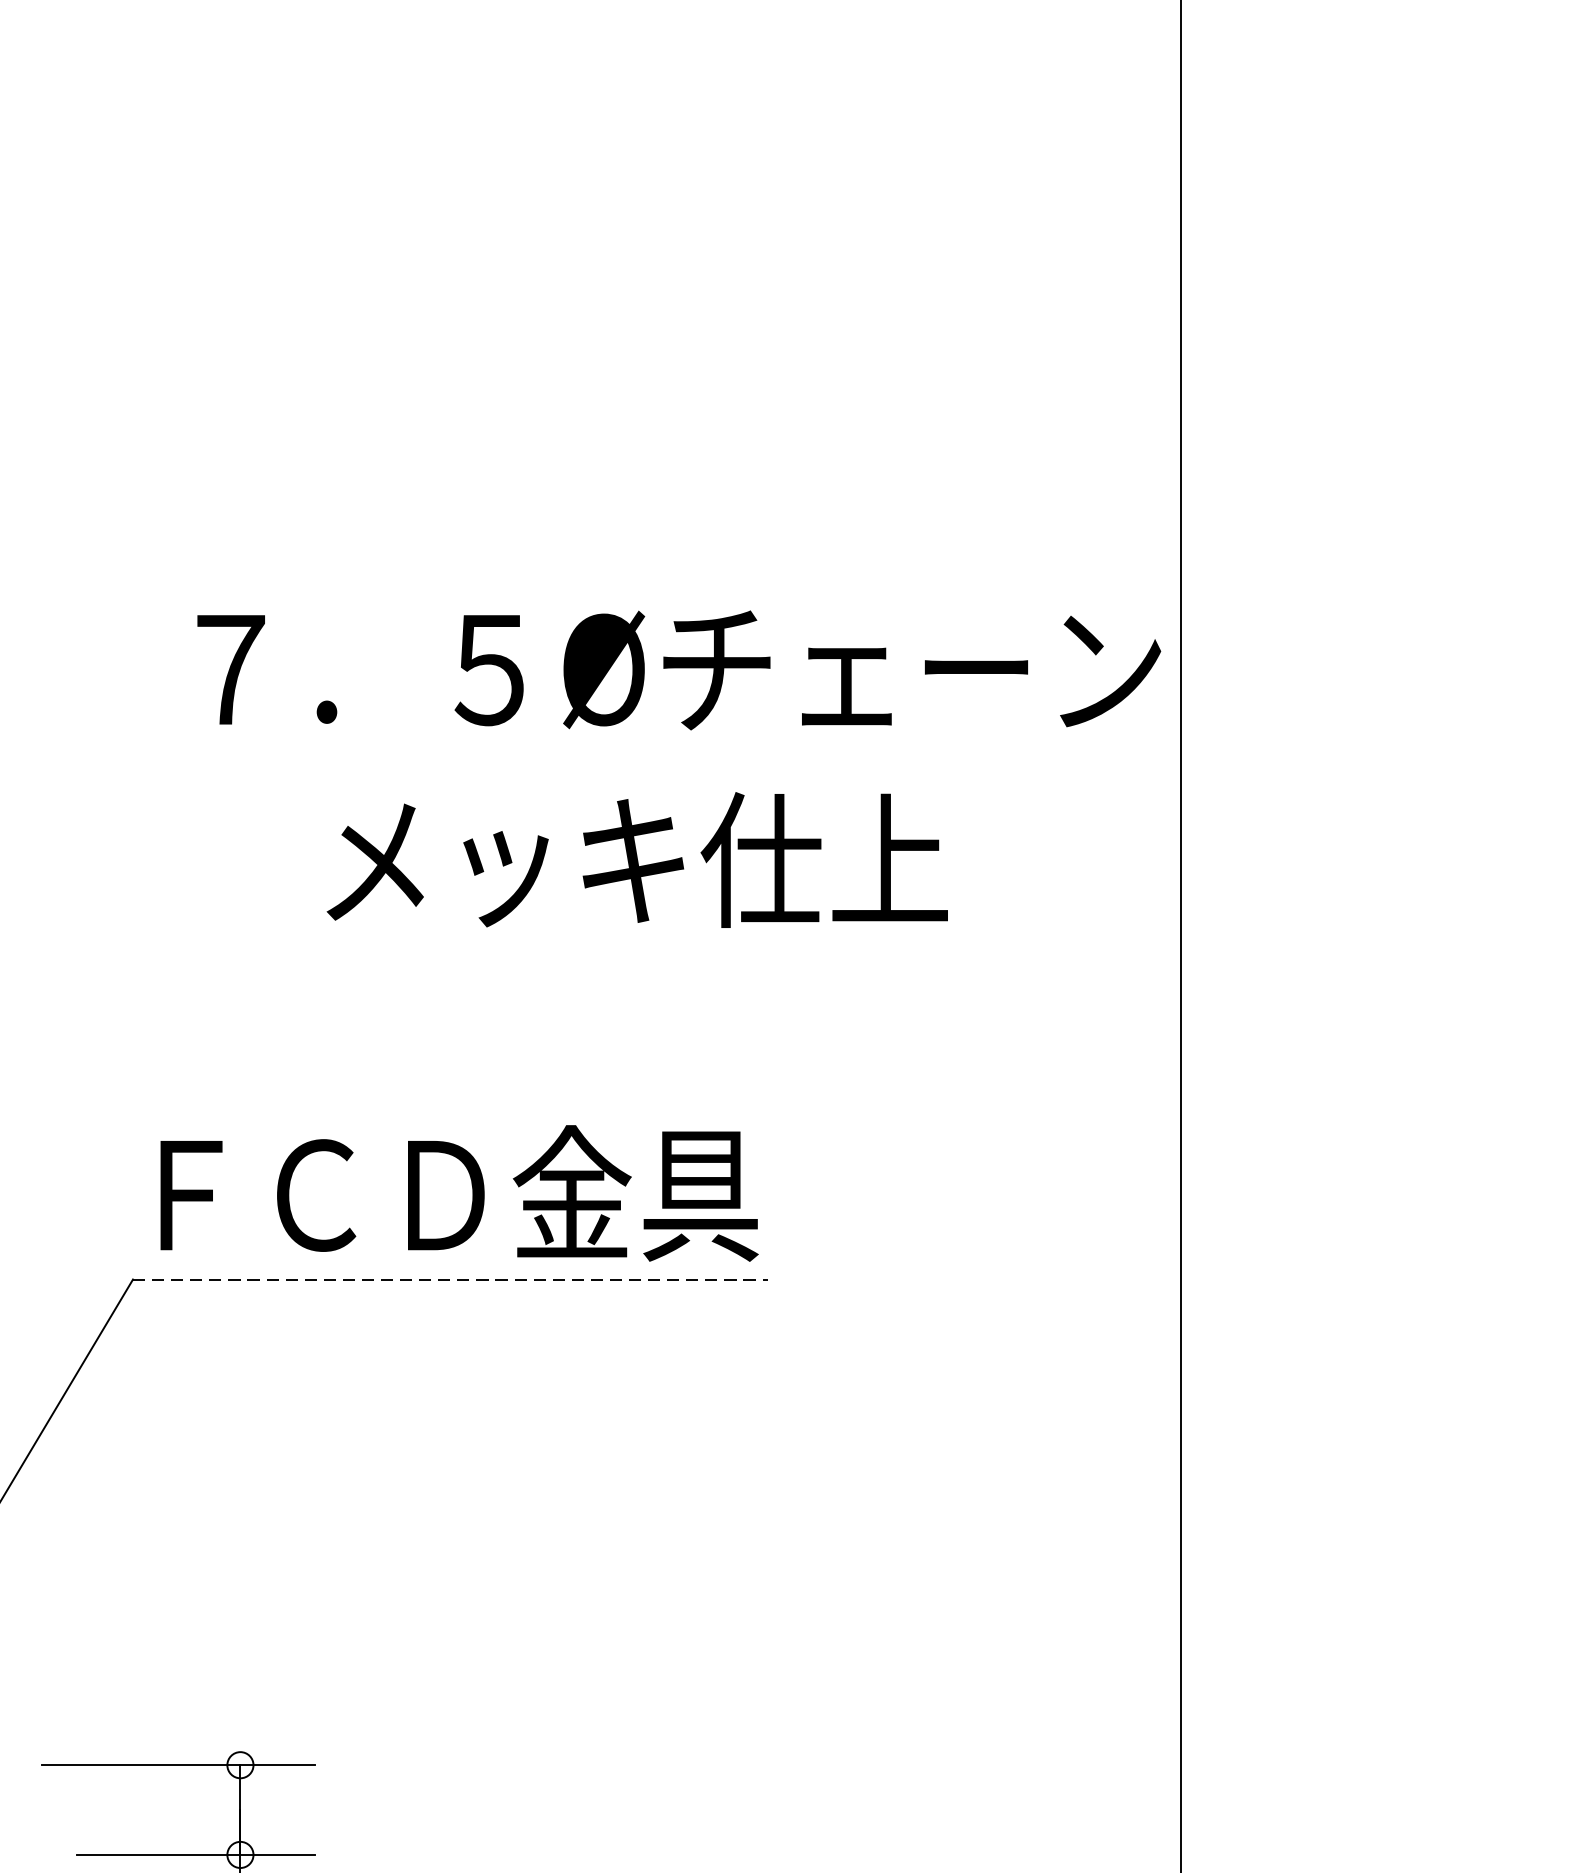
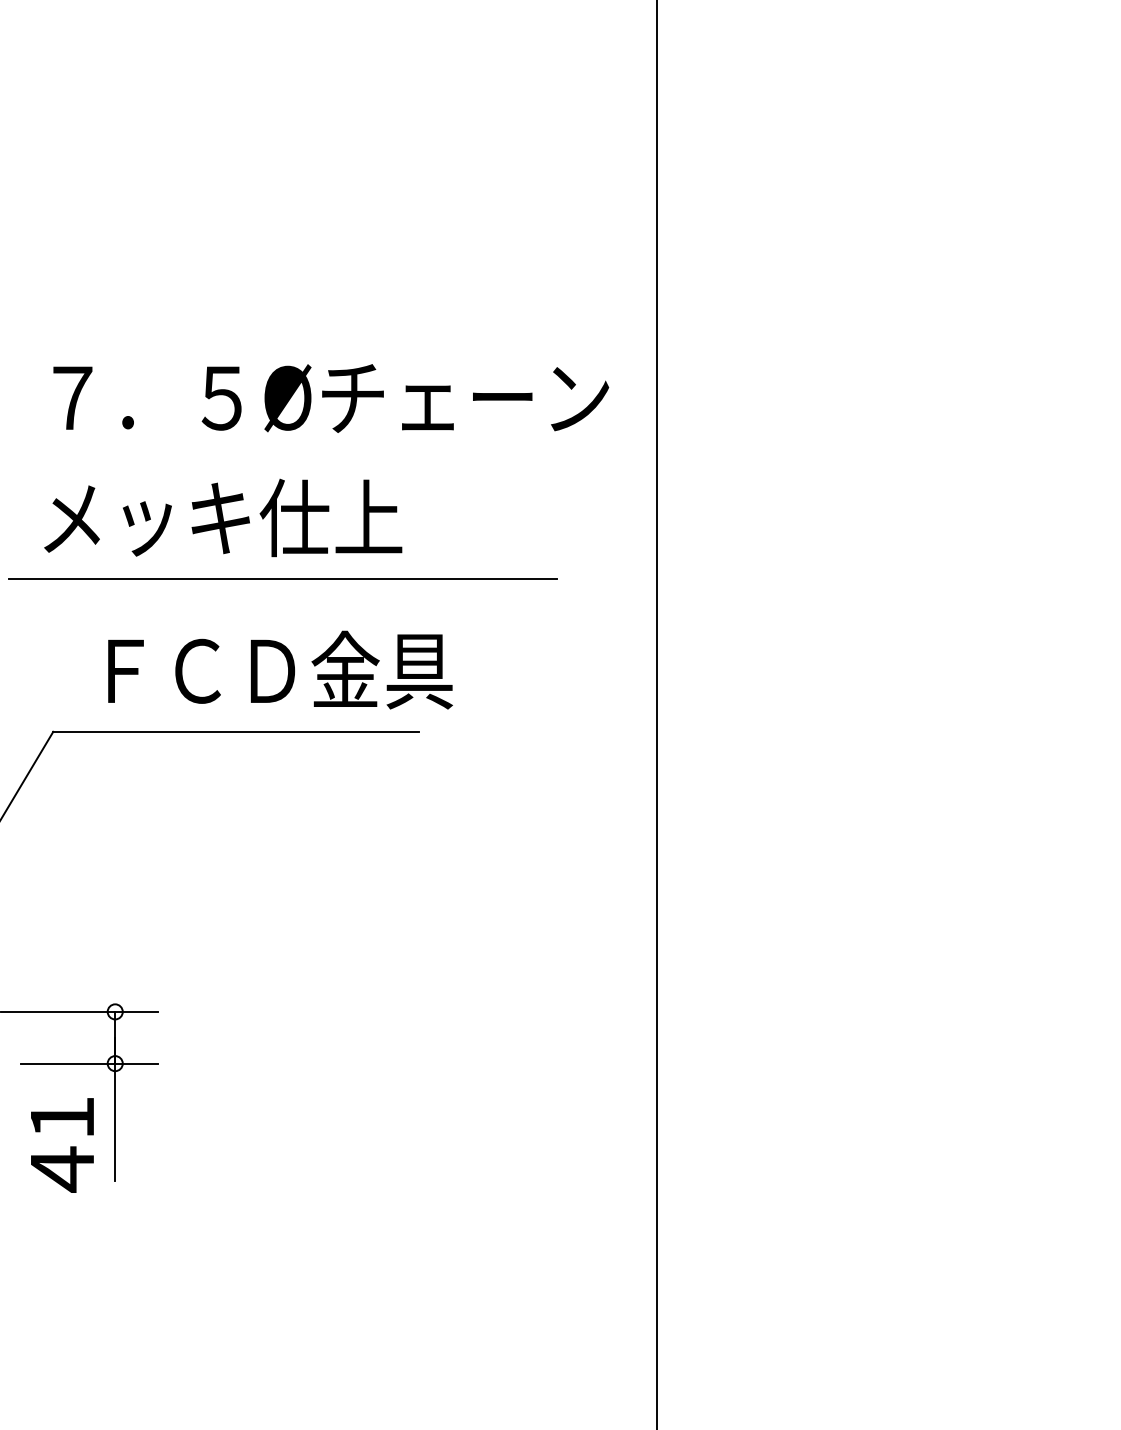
text: (679, 670) -> (331, 398), moved
text: (637, 859) -> (223, 517), moved
line: (530, 1015) -> (282, 579), added
text: (459, 1192) -> (280, 669), moved
line: (450, 1278) -> (236, 731), dashed -> solid

